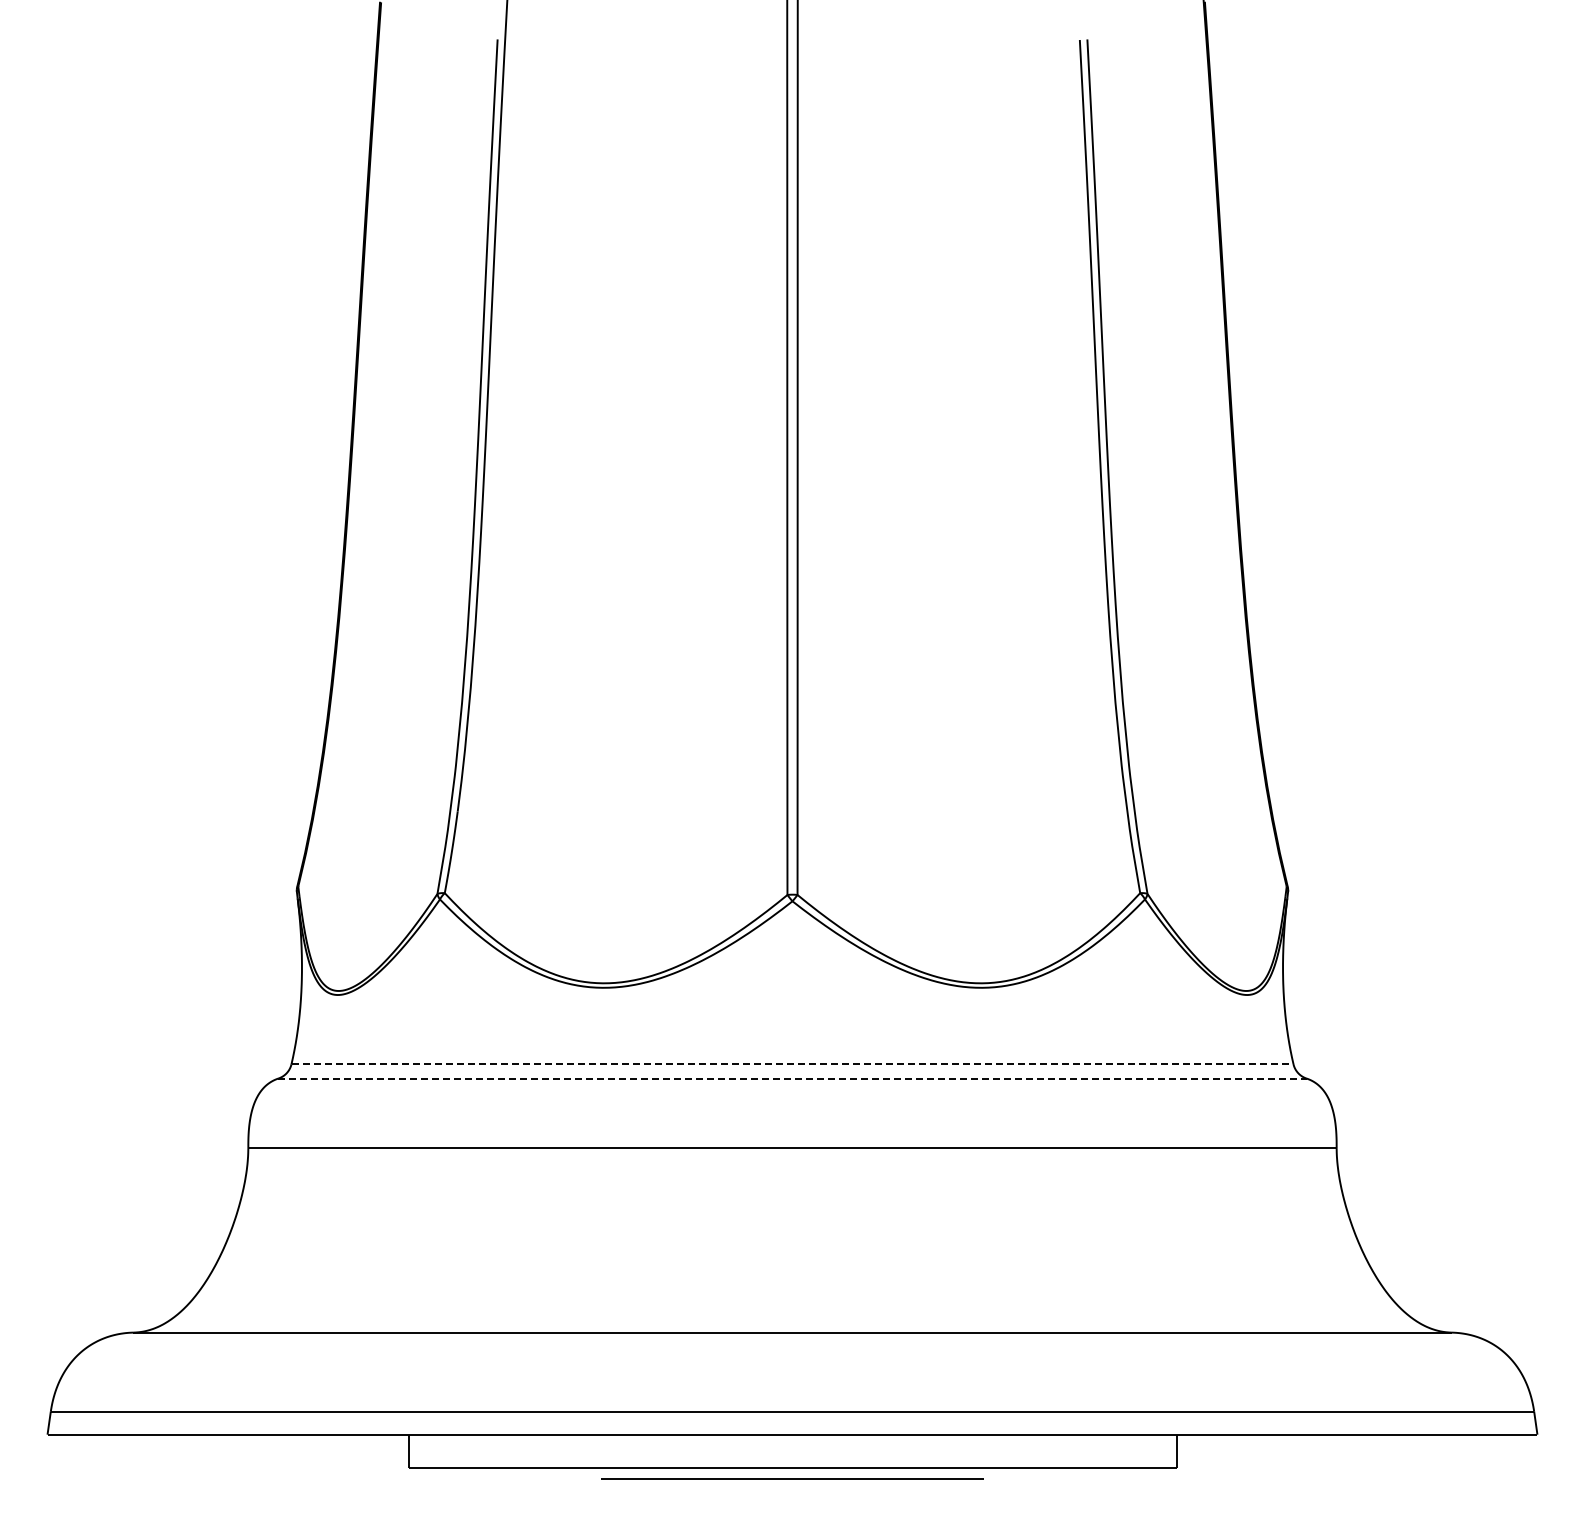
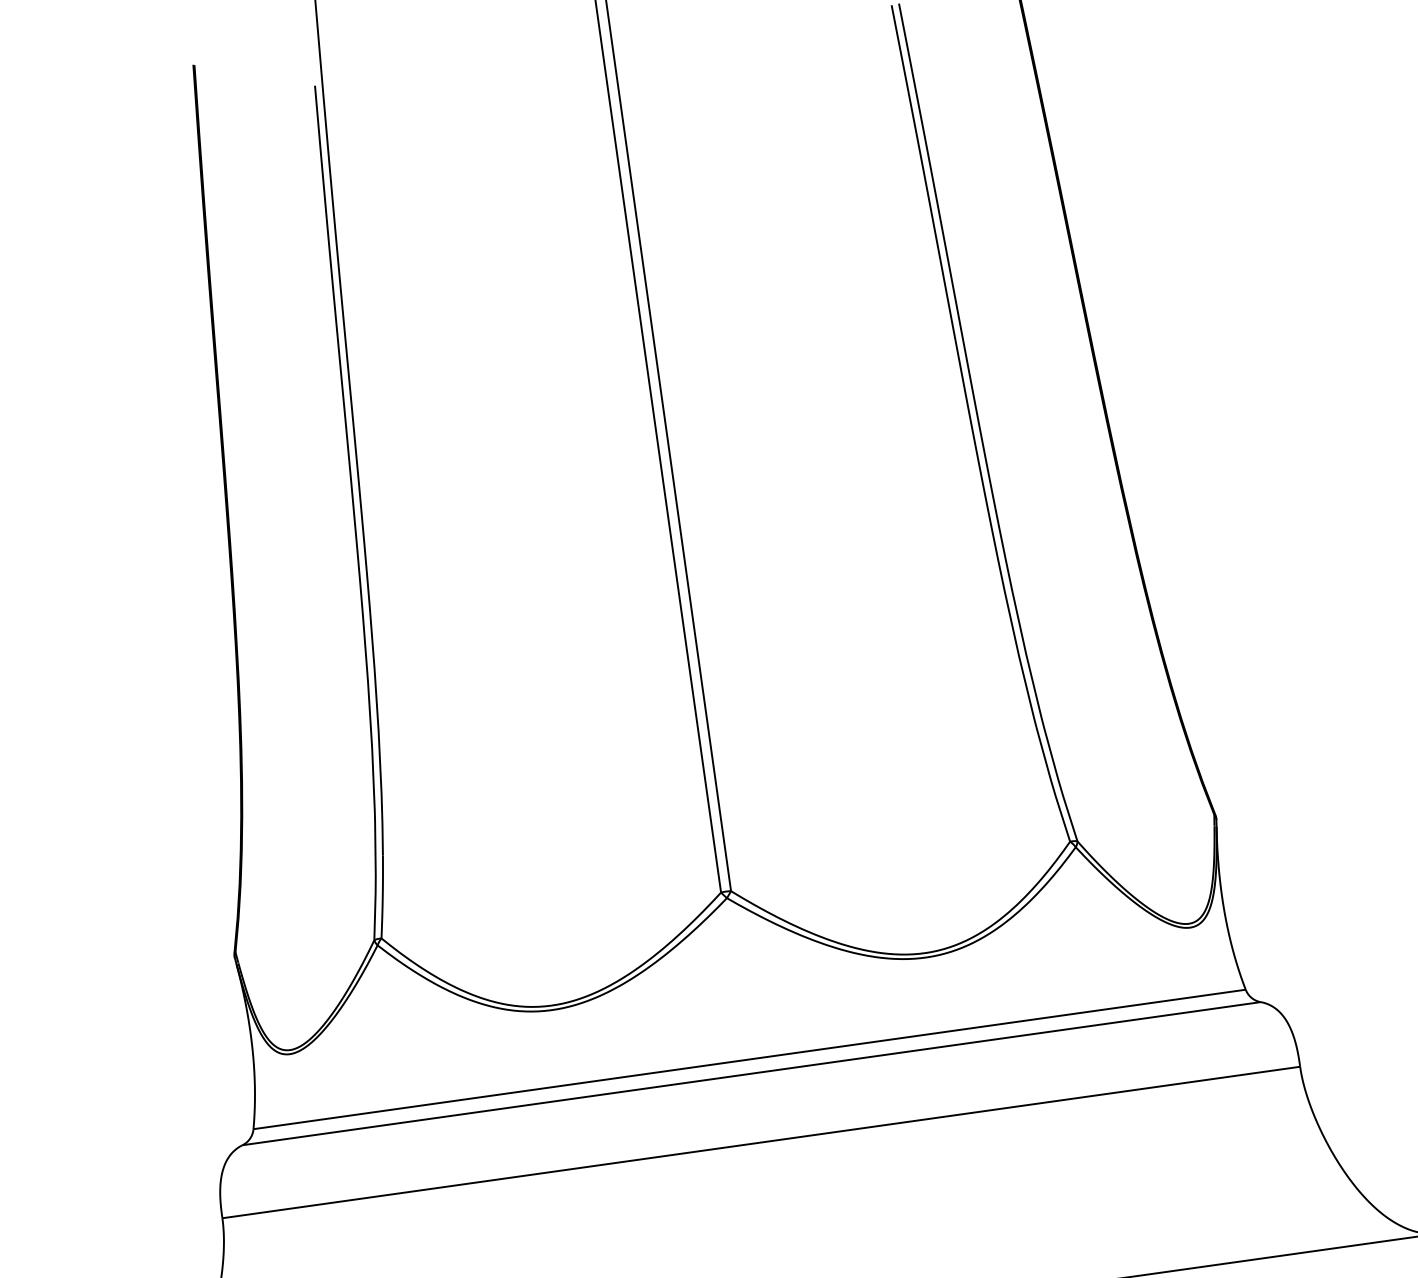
line: (792, 1064) -> (749, 1059), dashed -> solid
line: (792, 1078) -> (751, 1073), dashed -> solid

